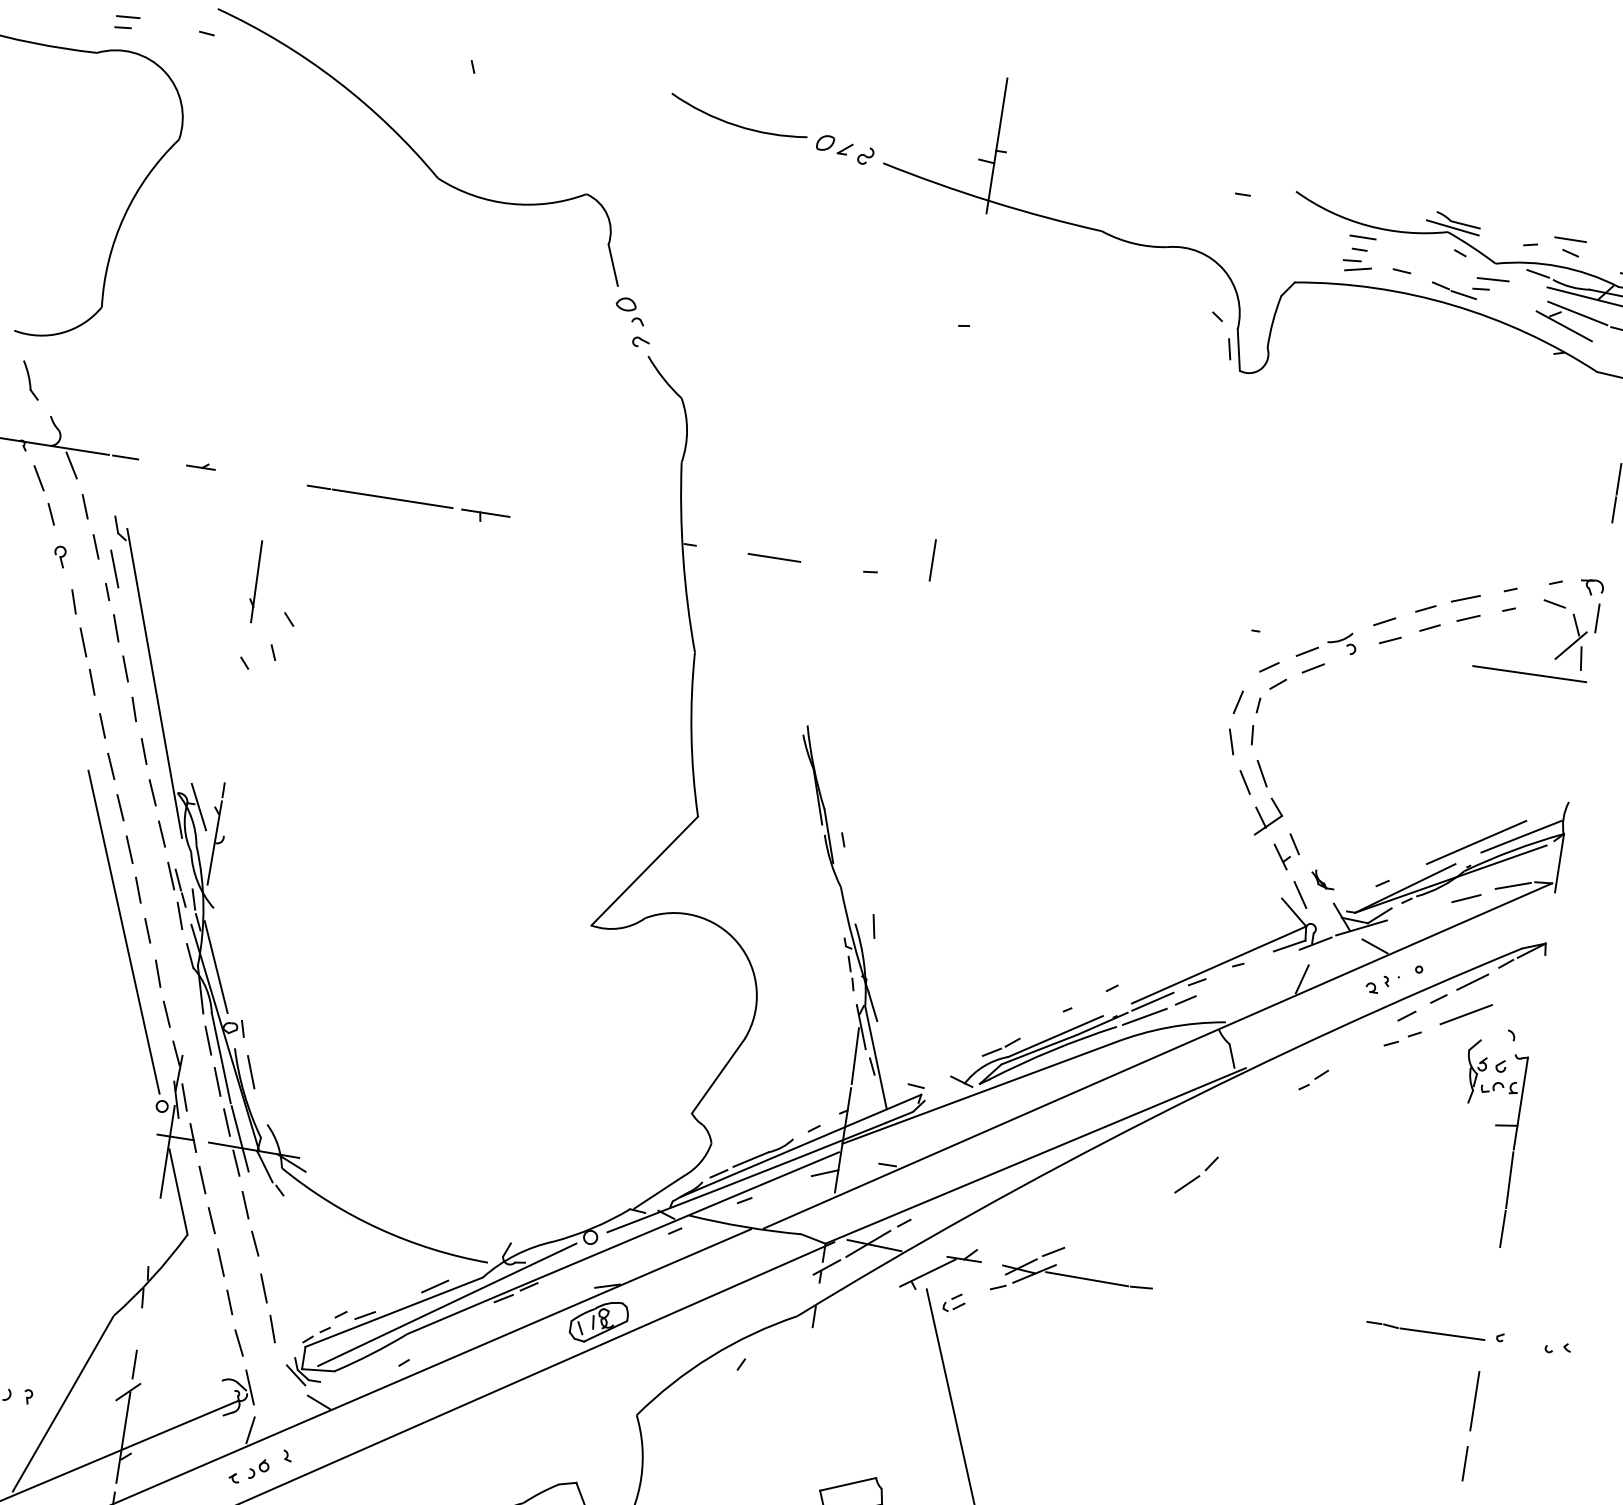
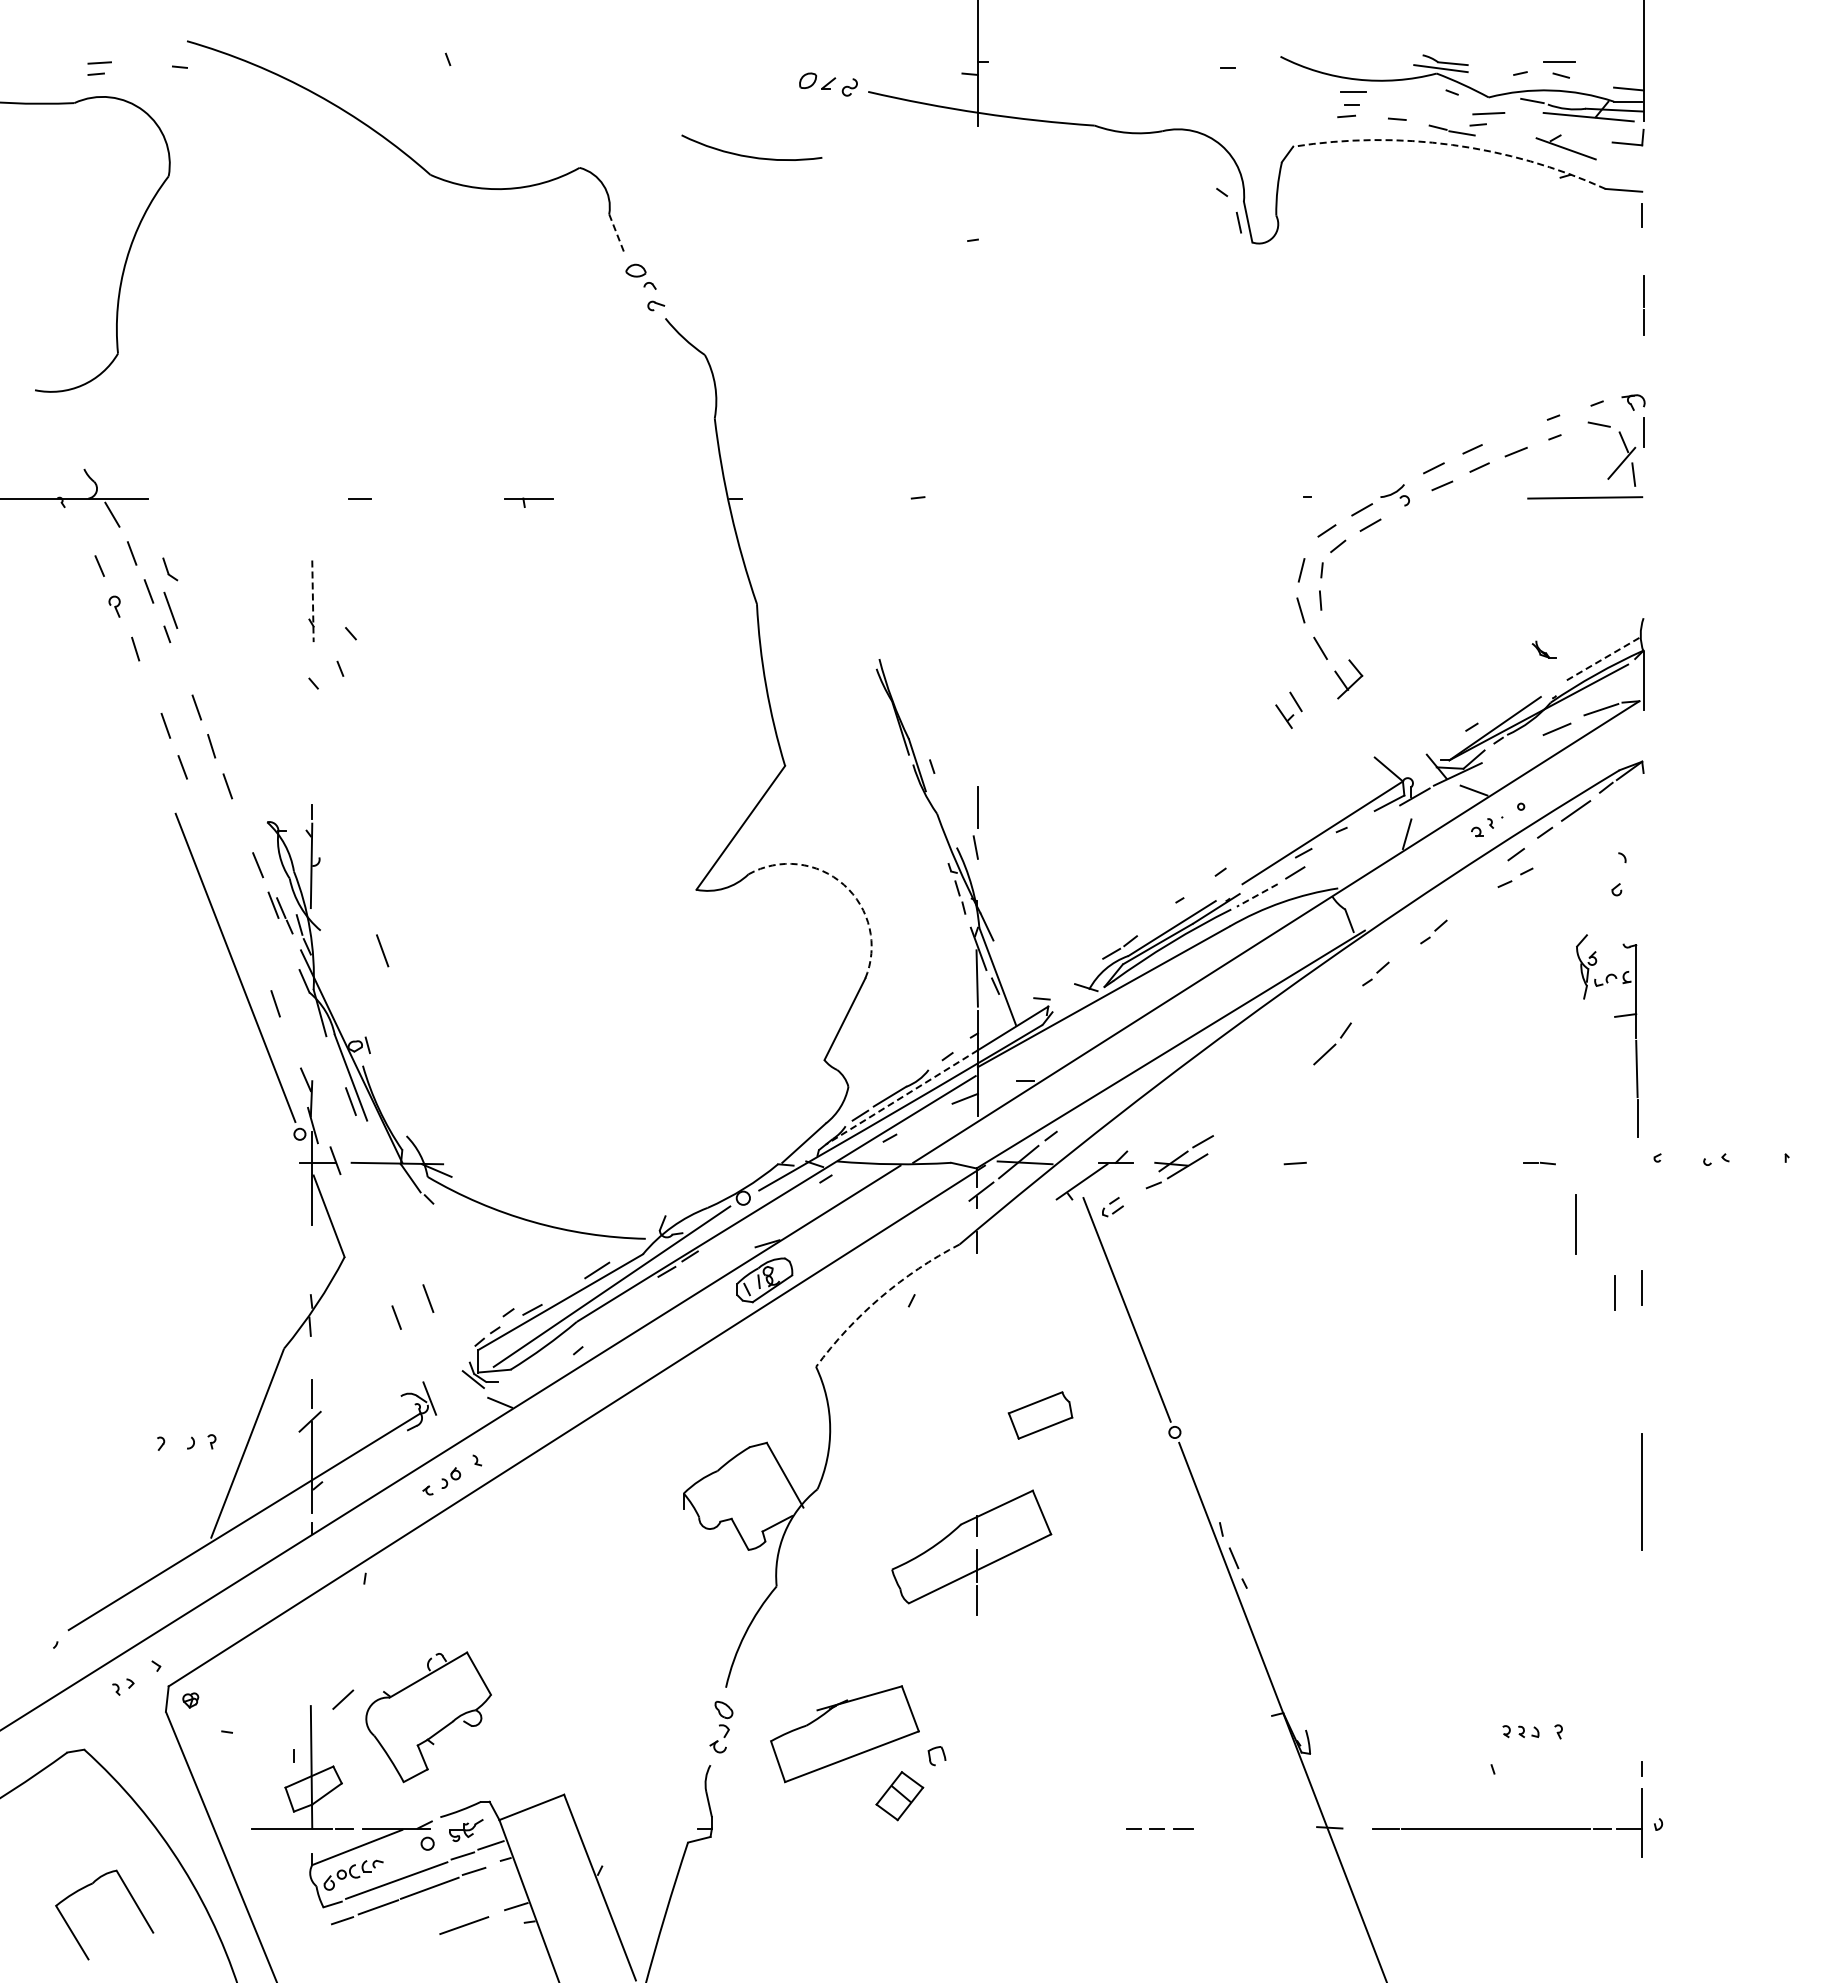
arc: (734, 123) -> (748, 155), moved
line: (613, 265) -> (617, 234), solid -> dashed
line: (1357, 269) -> (1353, 124), removed
arc: (1452, 305) -> (1452, 145), solid -> dashed
line: (1577, 313) -> (1577, 134), removed
part: (30, 379) -> (58, 436), removed
line: (125, 457) -> (164, 498), removed
part: (201, 465) -> (240, 494), removed
line: (38, 478) -> (81, 532), removed
line: (392, 498) -> (434, 498), removed
line: (773, 557) -> (820, 498), removed
line: (932, 560) -> (977, 807), moved
line: (256, 581) -> (312, 601), solid -> dashed
line: (1465, 599) -> (1510, 433), removed
line: (116, 628) -> (181, 668), removed
line: (83, 642) -> (151, 687), removed
line: (154, 682) -> (227, 716), removed
line: (111, 766) -> (197, 806), removed
line: (1261, 773) -> (1335, 637), removed
line: (152, 792) -> (242, 825), removed
line: (199, 806) -> (290, 832), removed
line: (119, 807) -> (212, 845), removed
line: (1521, 836) -> (1601, 659), solid -> dashed
line: (1476, 842) -> (1558, 672), removed
line: (129, 849) -> (228, 885), removed
part: (1289, 856) -> (1292, 714), moved
part: (1322, 879) -> (1543, 649), moved
line: (138, 890) -> (243, 924), removed
line: (1300, 895) -> (1392, 751), removed
line: (180, 915) -> (288, 942), removed
line: (147, 930) -> (258, 962), removed
arc: (737, 942) -> (843, 884), solid -> dashed
line: (215, 966) -> (331, 987), removed
line: (1152, 1001) -> (1262, 879), removed
line: (166, 1014) -> (290, 1042), removed
line: (1466, 1014) -> (1574, 843), removed
line: (1144, 1016) -> (1256, 895), solid -> dashed
line: (208, 1039) -> (335, 1061), removed
line: (251, 1071) -> (382, 950), moved
line: (184, 1096) -> (320, 1121), removed
part: (1249, 1112) -> (1375, 973), added
line: (227, 1121) -> (366, 1139), removed
part: (1495, 1125) -> (1614, 1017), moved
line: (239, 1138) -> (381, 1154), removed
line: (236, 1162) -> (381, 1178), removed
line: (762, 1162) -> (901, 1097), solid -> dashed
line: (202, 1179) -> (350, 1200), removed
line: (245, 1204) -> (397, 1218), removed
line: (211, 1220) -> (366, 1239), removed
line: (254, 1243) -> (412, 1255), removed
line: (220, 1262) -> (381, 1279), removed
line: (1086, 1279) -> (1239, 1163), removed
line: (272, 1329) -> (442, 1337), removed
line: (1442, 1334) -> (1599, 1163), removed
line: (238, 1343) -> (411, 1356), removed
arc: (710, 1356) -> (880, 1297), solid -> dashed
line: (1474, 1400) -> (1575, 1224), moved
line: (250, 1429) -> (436, 1440), removed
line: (1437, 1463) -> (1614, 1292), added

